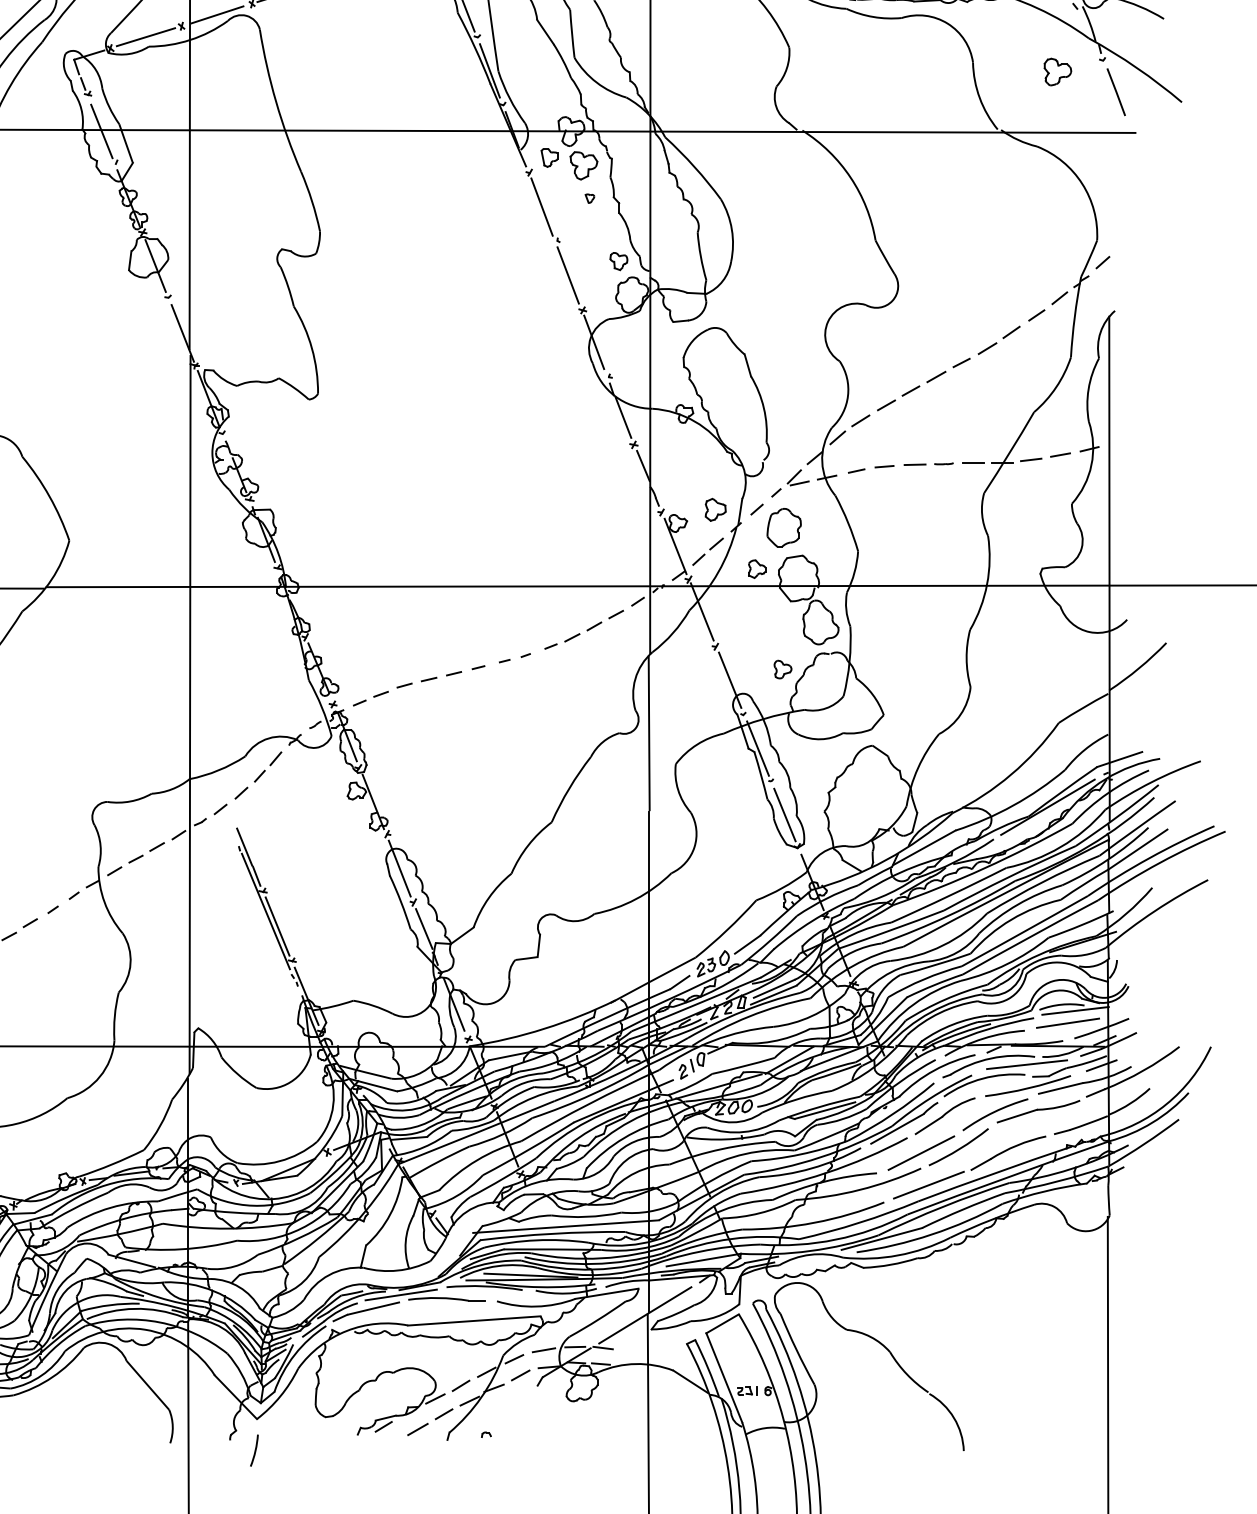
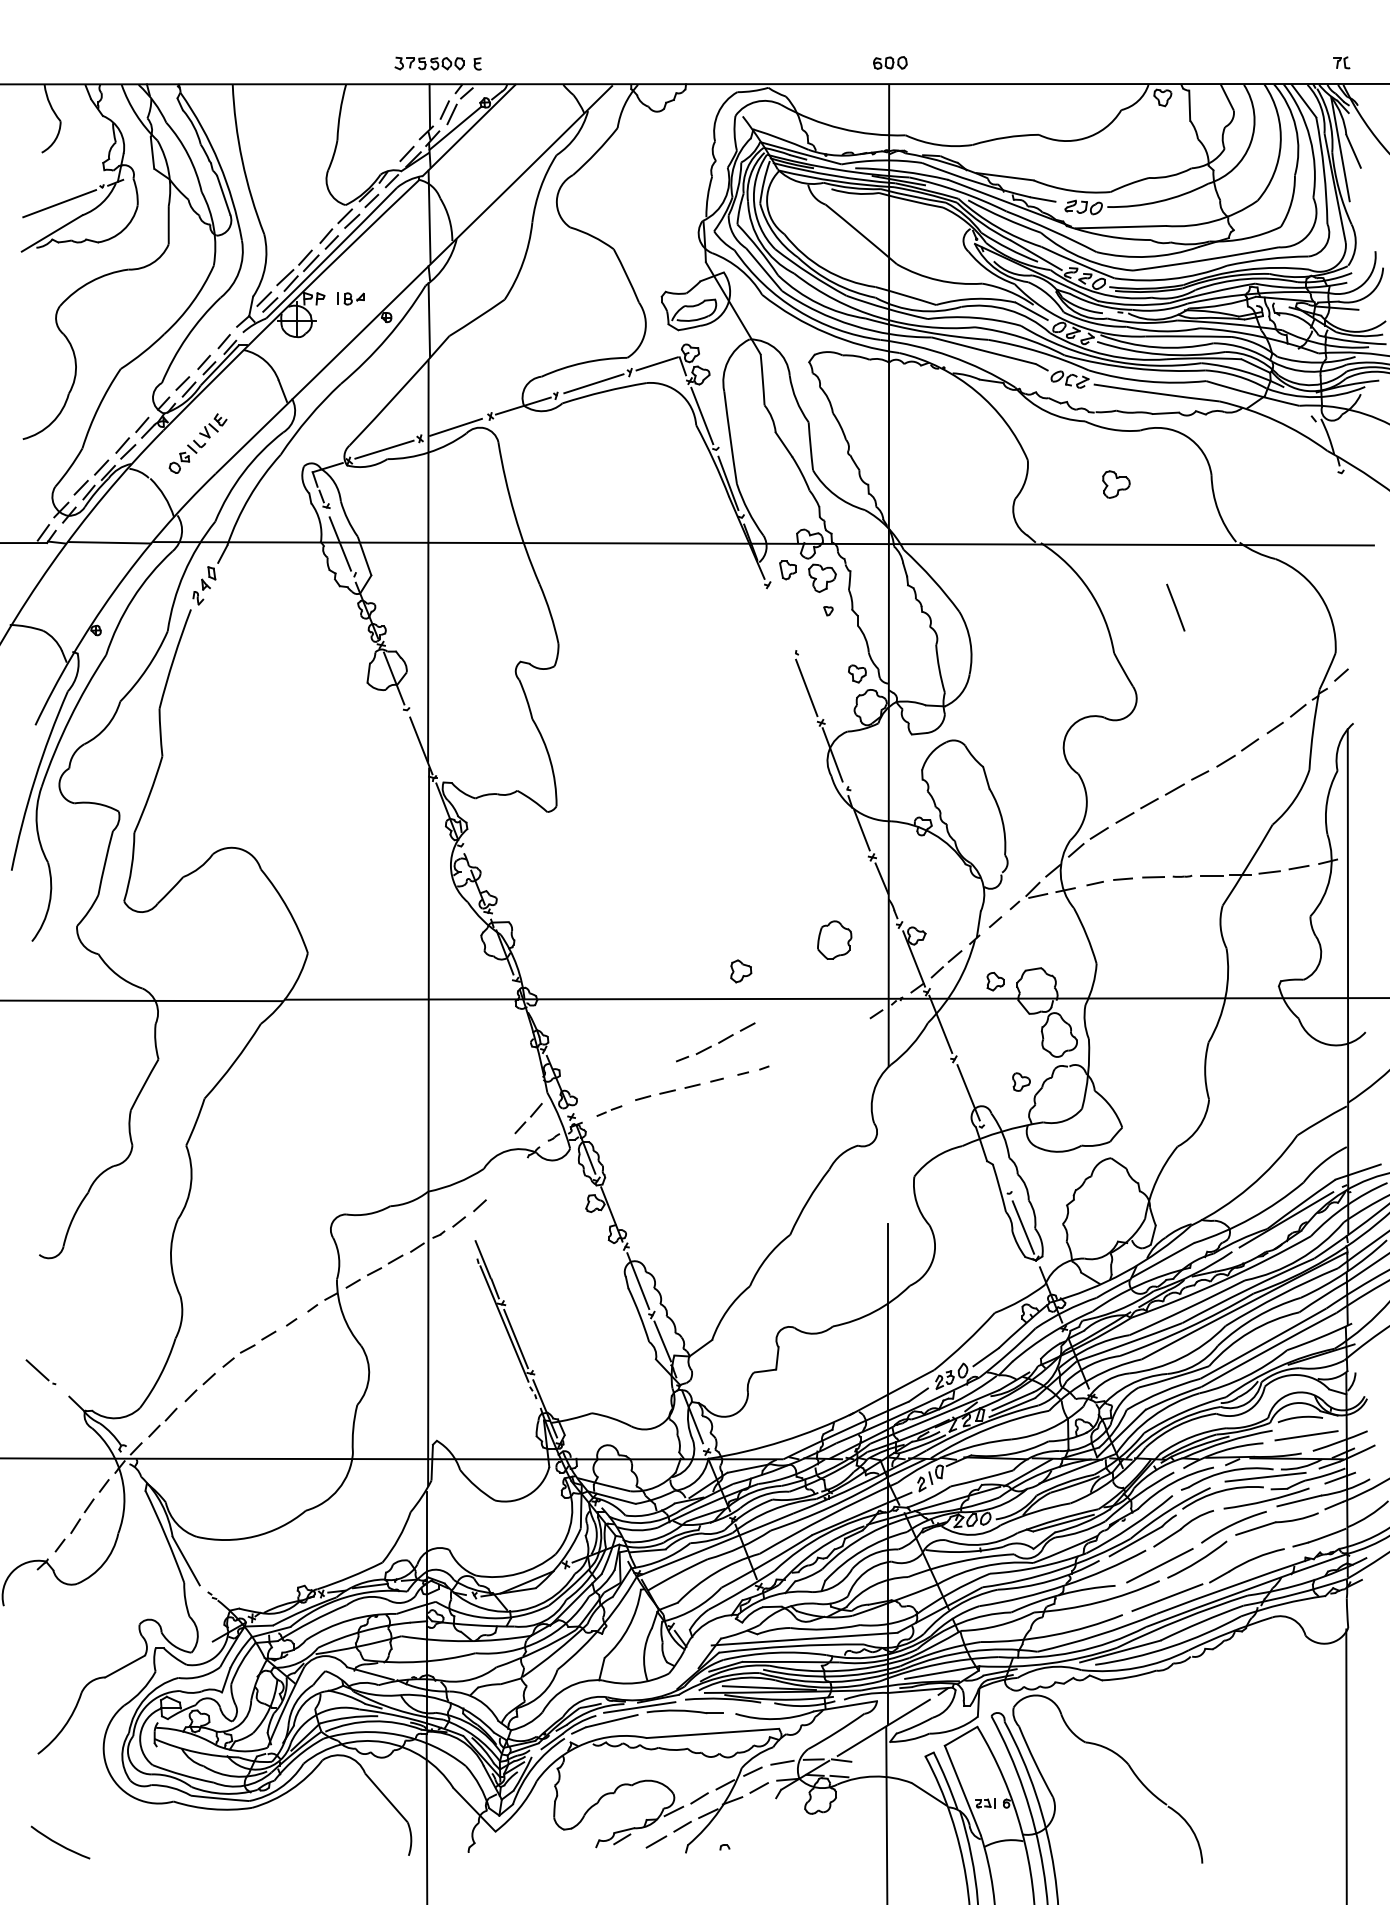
part: (1057, 71) -> (1116, 484), moved
line: (1115, 91) -> (1175, 607), moved
line: (541, 206) -> (780, 619), removed
part: (715, 509) -> (741, 971), moved
part: (783, 526) -> (834, 939), moved
part: (583, 629) -> (715, 1042), moved
part: (370, 697) -> (609, 1110), size x0.7
line: (648, 732) -> (887, 1145), removed
line: (757, 747) -> (996, 1160), removed
part: (267, 766) -> (528, 1118), moved
line: (1074, 1010) -> (1313, 1423), removed
arc: (254, 1450) -> (493, 1863), removed

